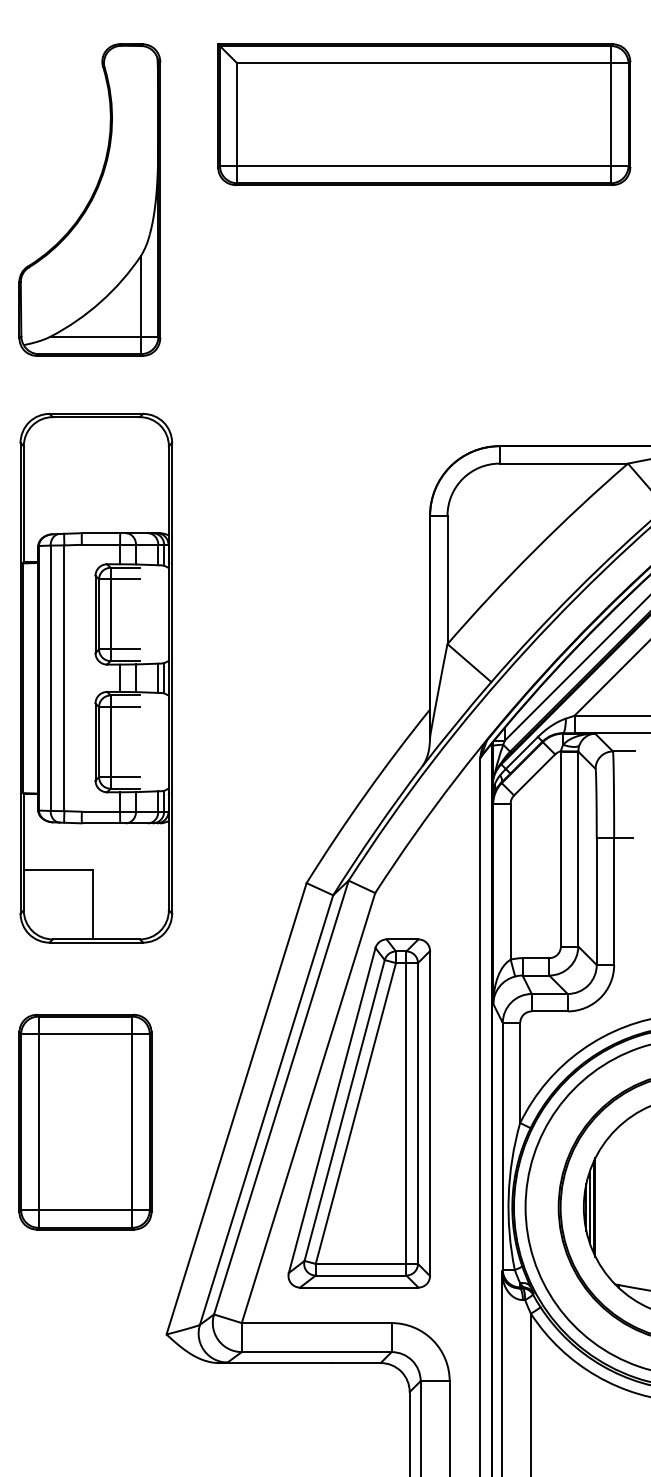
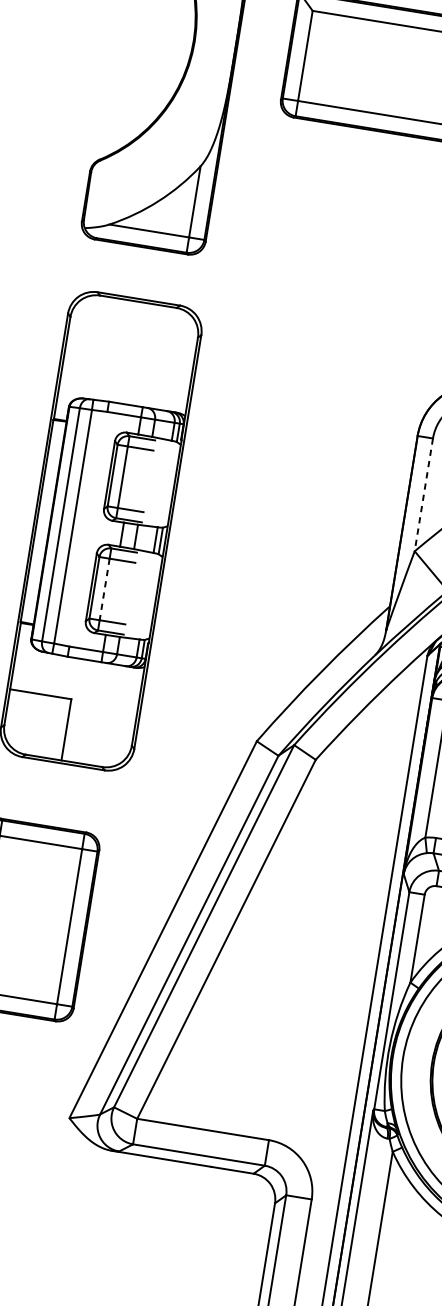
line: (447, 580) -> (423, 495), solid -> dashed
line: (110, 742) -> (104, 589), solid -> dashed
part: (358, 1113) -> (269, 951), removed

